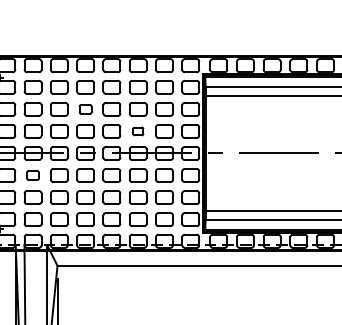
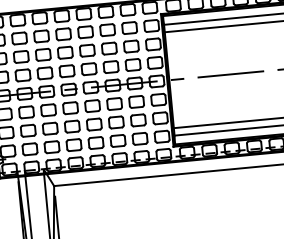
part: (85, 109) -> (65, 52), size x1.43
part: (138, 131) -> (111, 67), size x1.67
part: (32, 175) -> (26, 112), size x1.43

